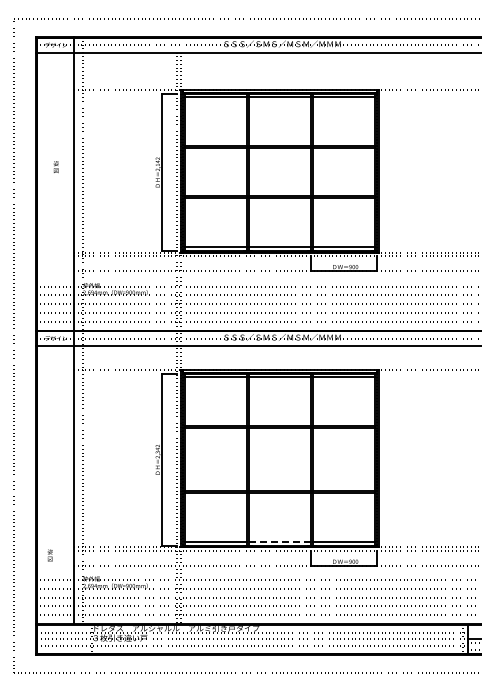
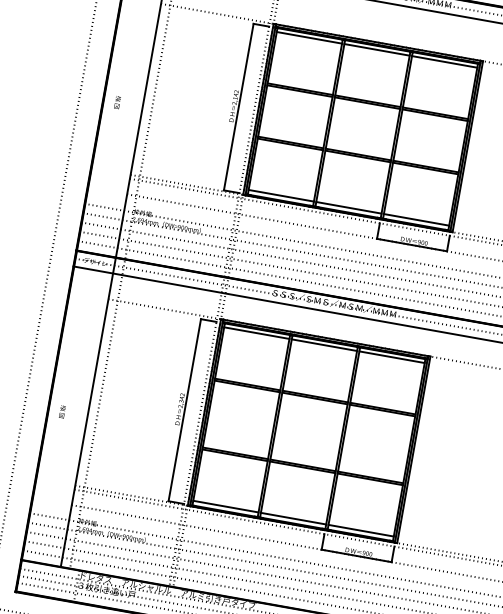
text: (55, 167) -> (116, 102), moved
line: (280, 541) -> (294, 518), dashed -> solid
text: (49, 555) -> (61, 411), moved

